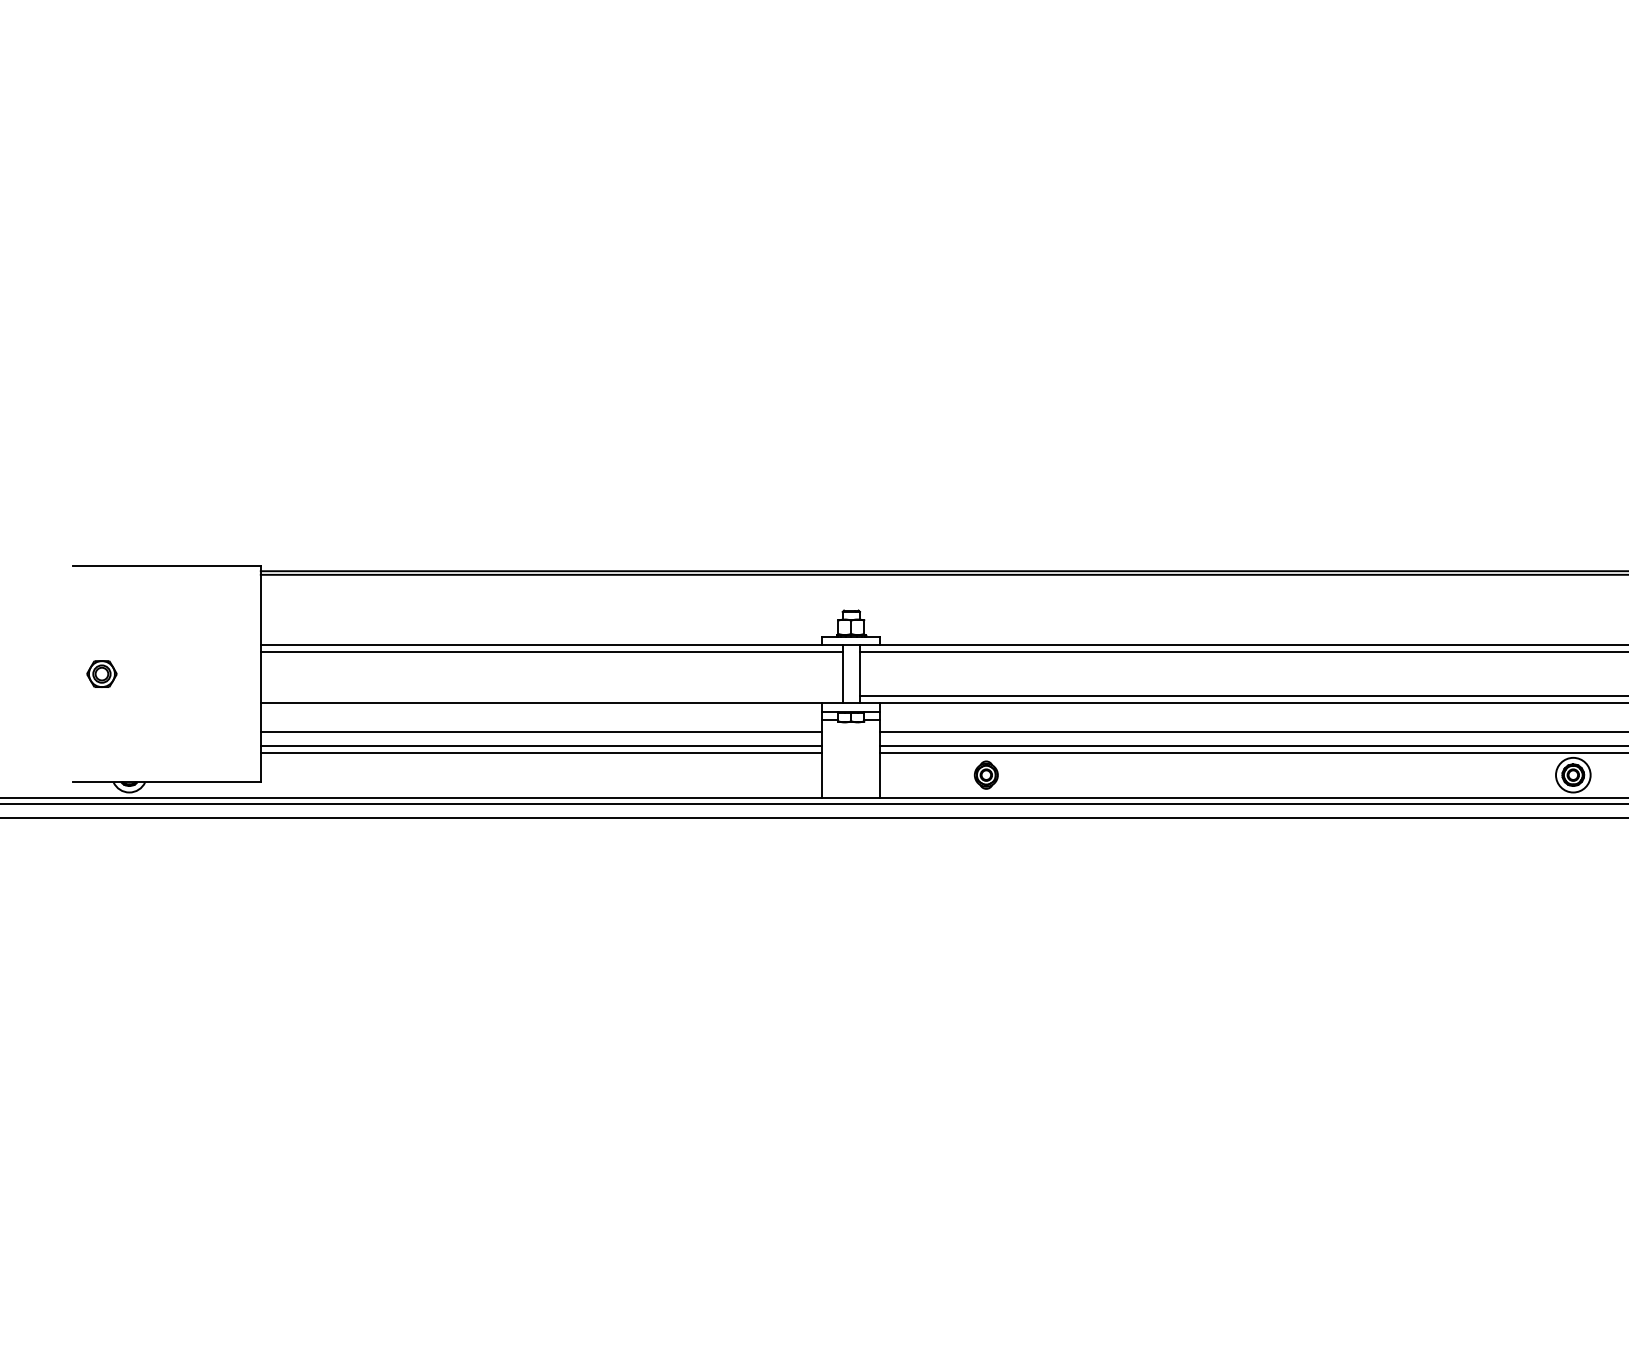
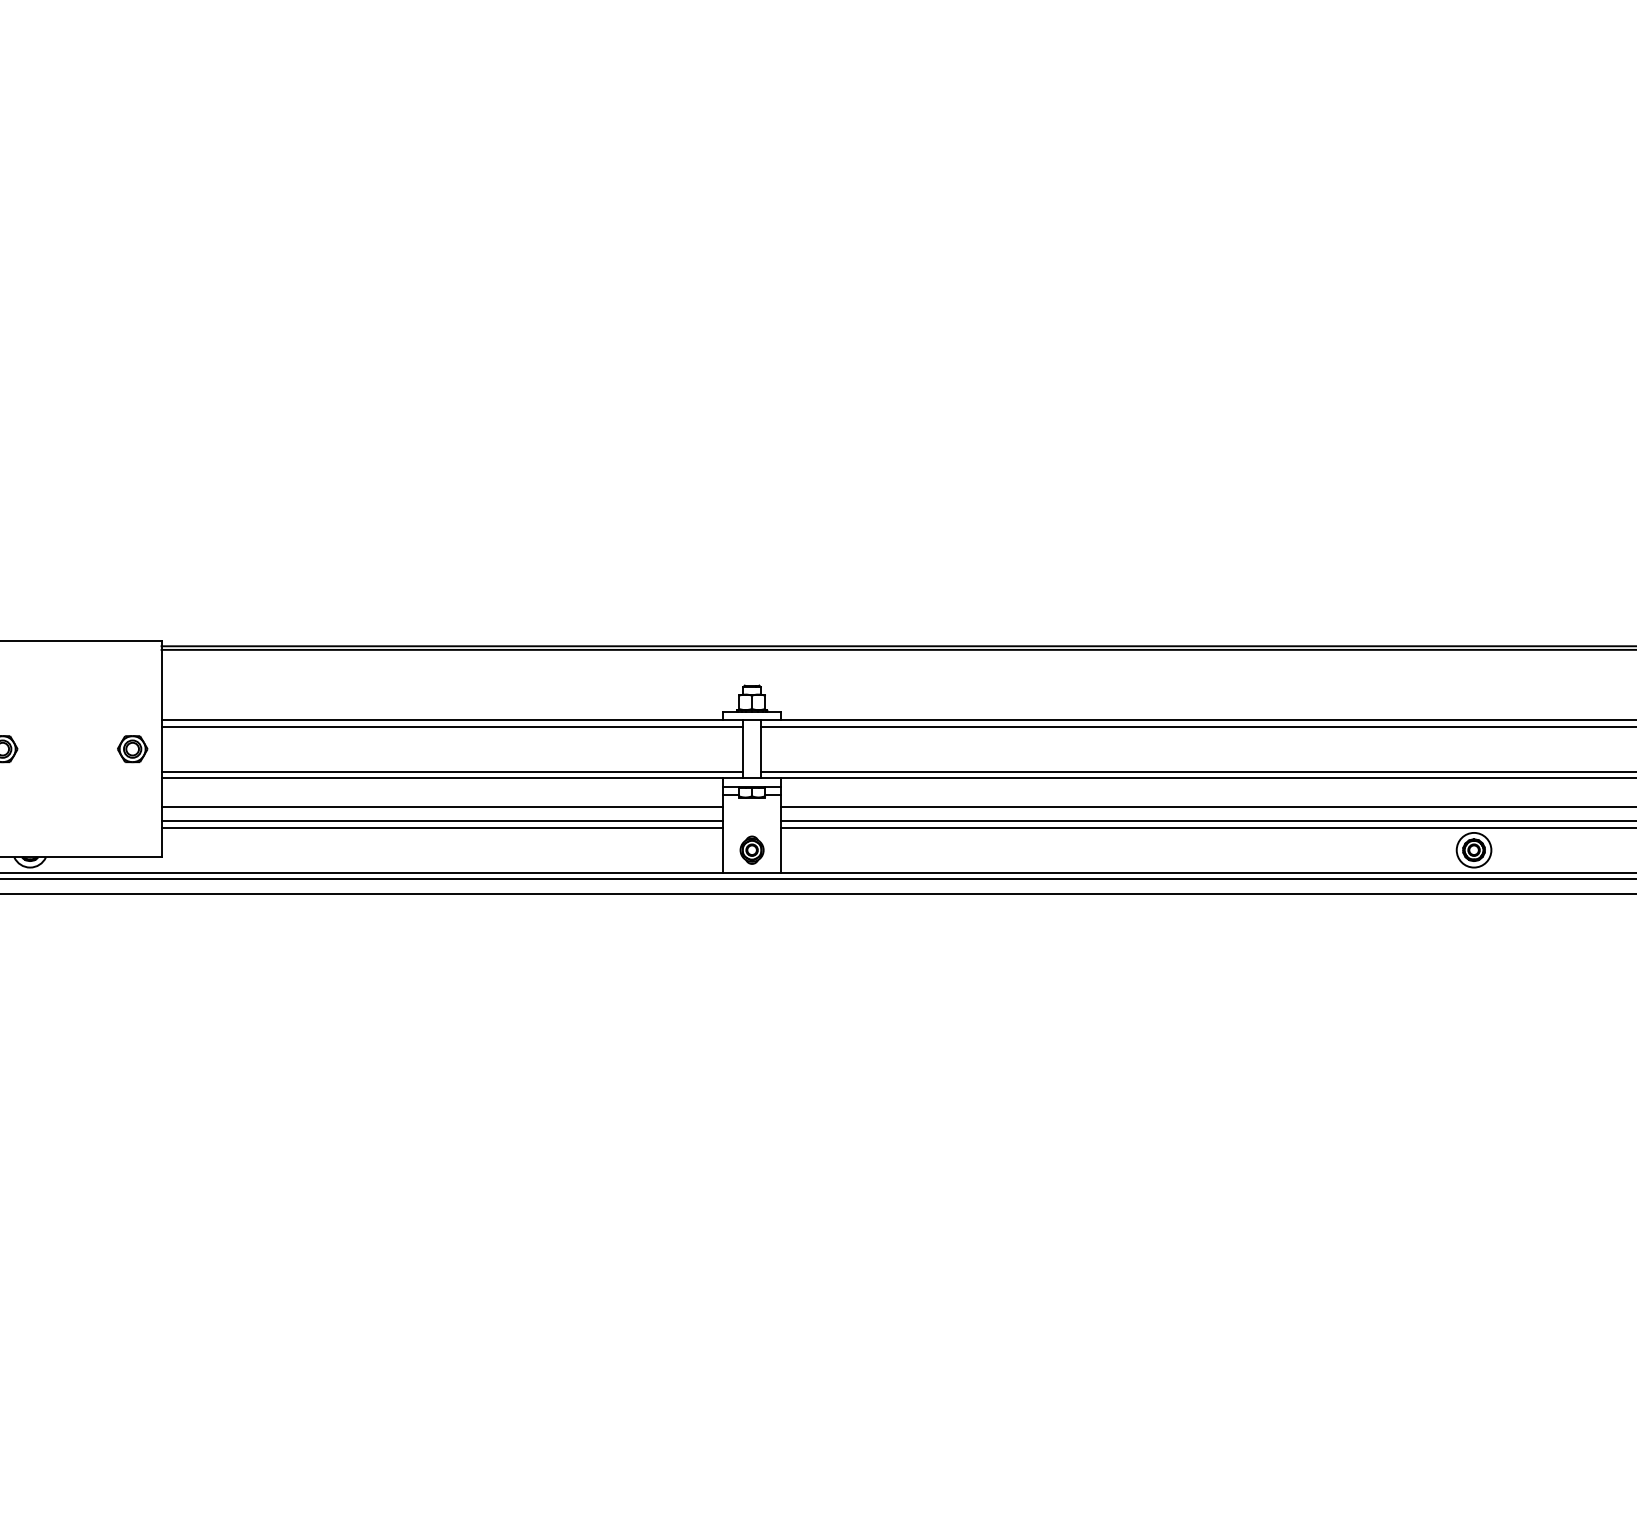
part: (231, 674) -> (132, 749), added
line: (551, 696) -> (452, 771), added
part: (985, 774) -> (751, 849), moved

